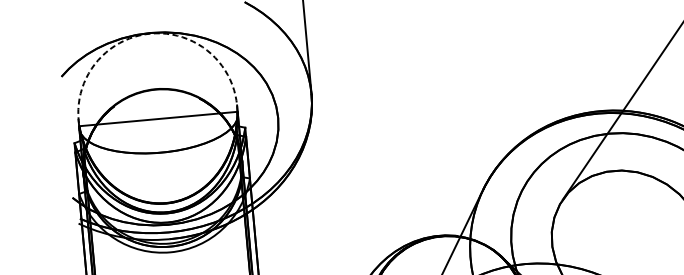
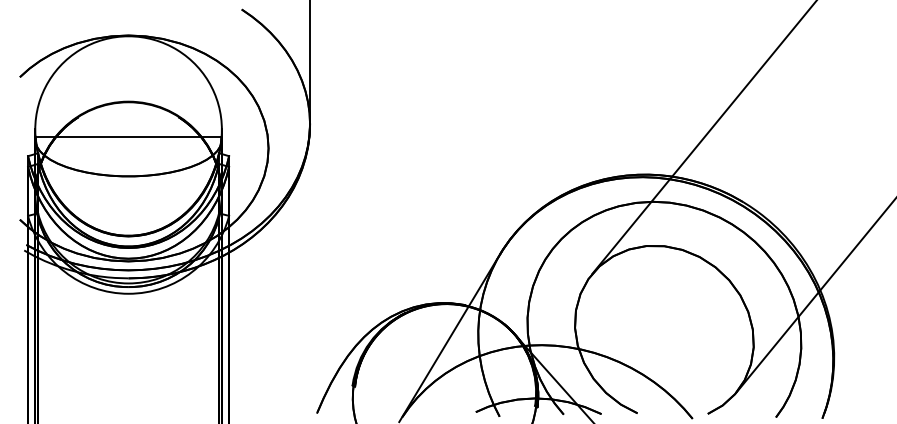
arc: (150, 33) -> (128, 36), dashed -> solid

